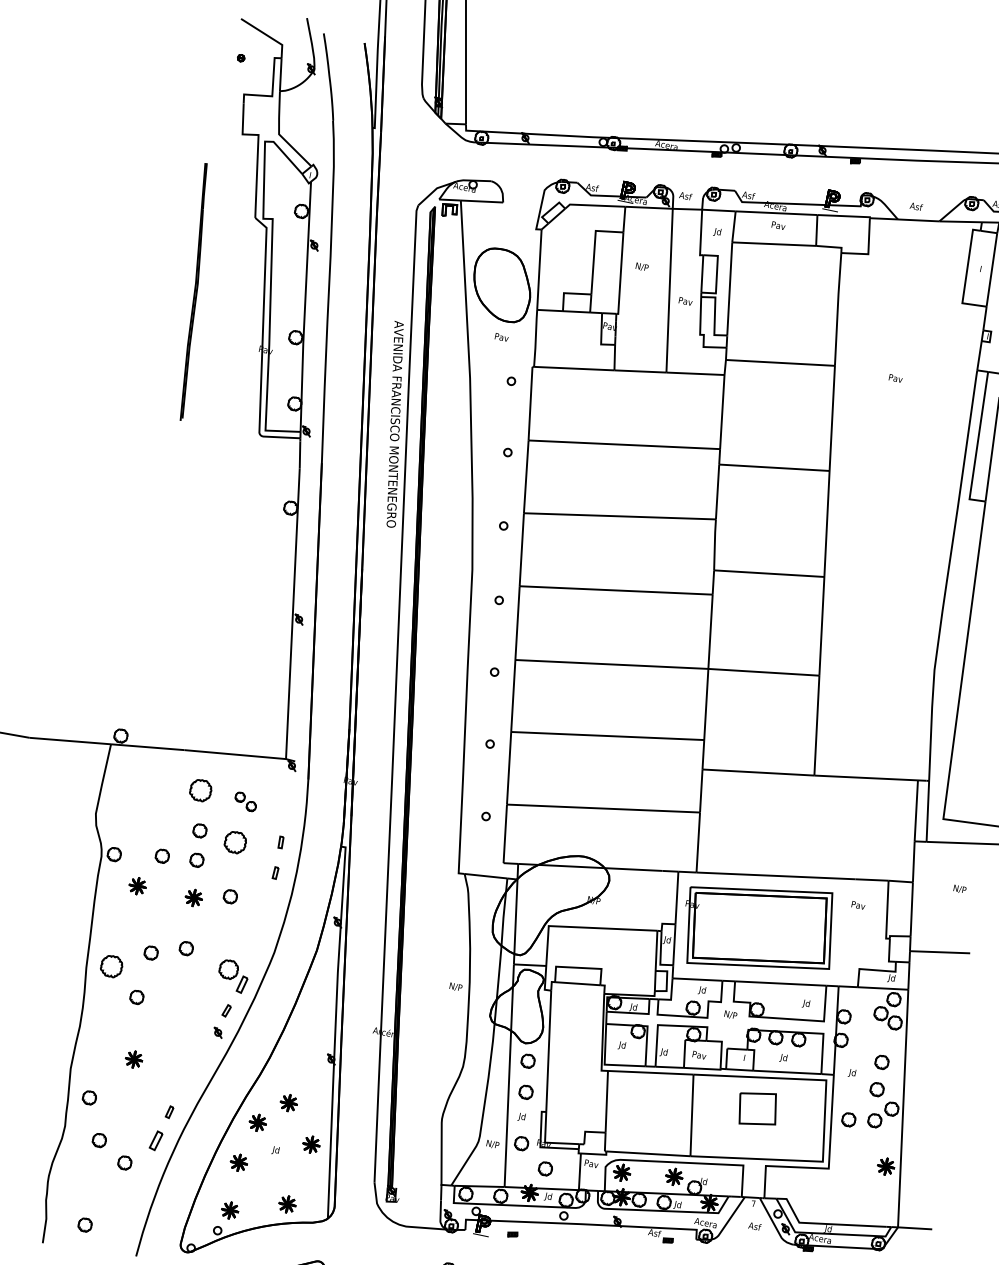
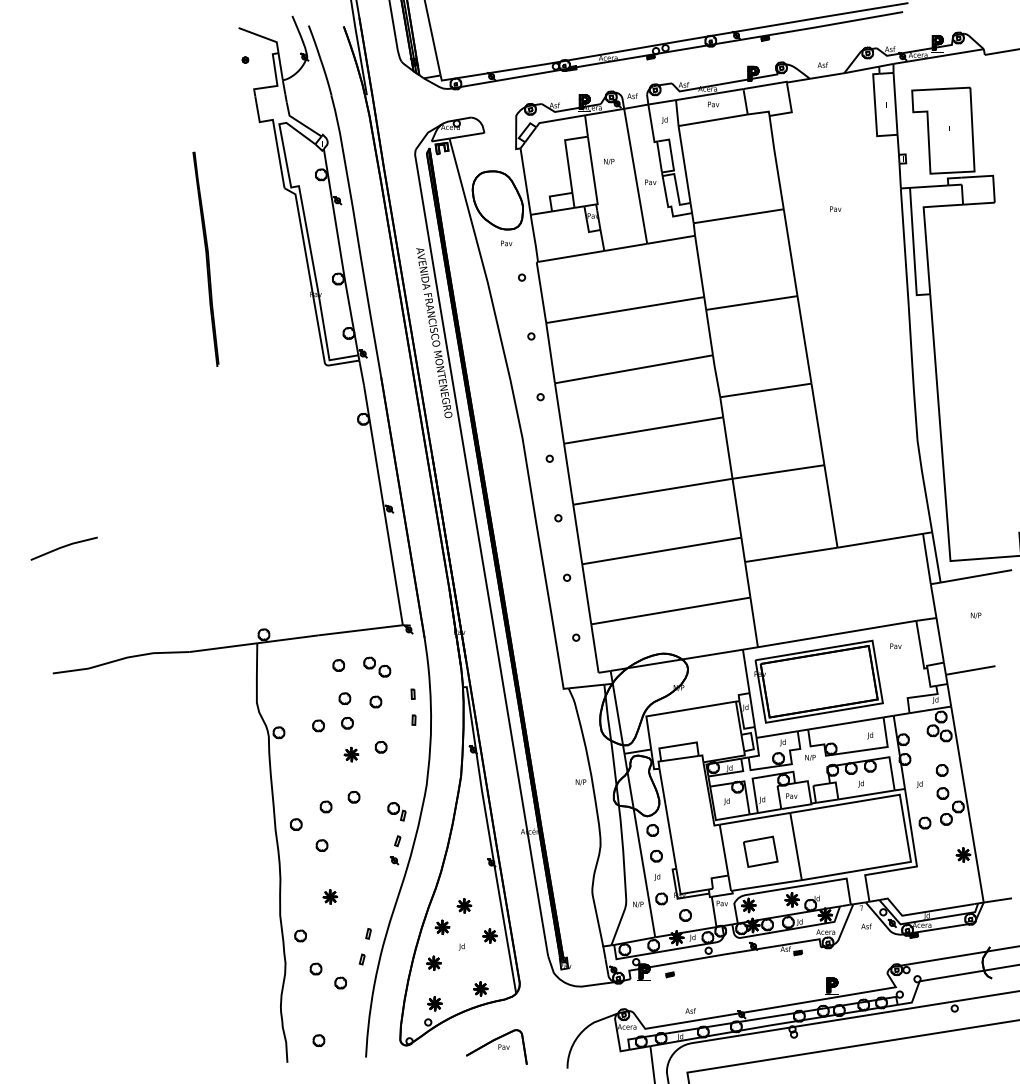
part: (193, 290) -> (205, 258), moved
part: (200, 790) -> (338, 665), size x0.62
part: (246, 801) -> (377, 666), size x1.43
part: (235, 841) -> (375, 701), size x0.62
part: (137, 885) -> (303, 754), removed
part: (112, 966) -> (296, 824), size x0.62
part: (232, 975) -> (396, 811), size x0.71
part: (757, 1108) -> (760, 851), moved
part: (155, 1140) -> (361, 959), size x0.62

